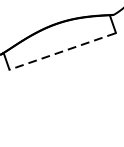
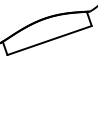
line: (62, 51) -> (49, 40), dashed -> solid

